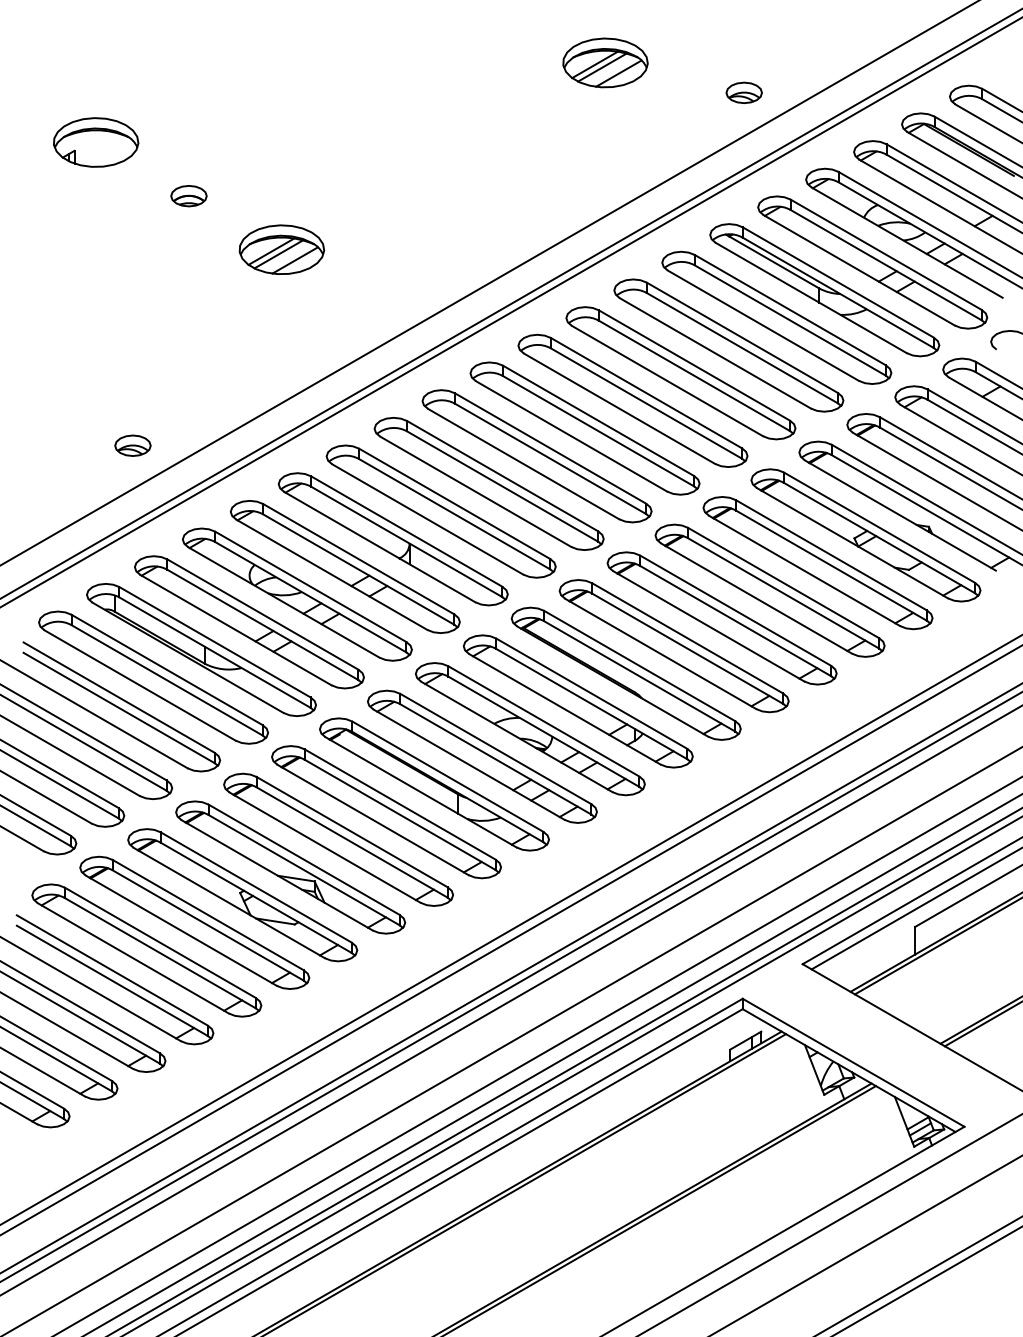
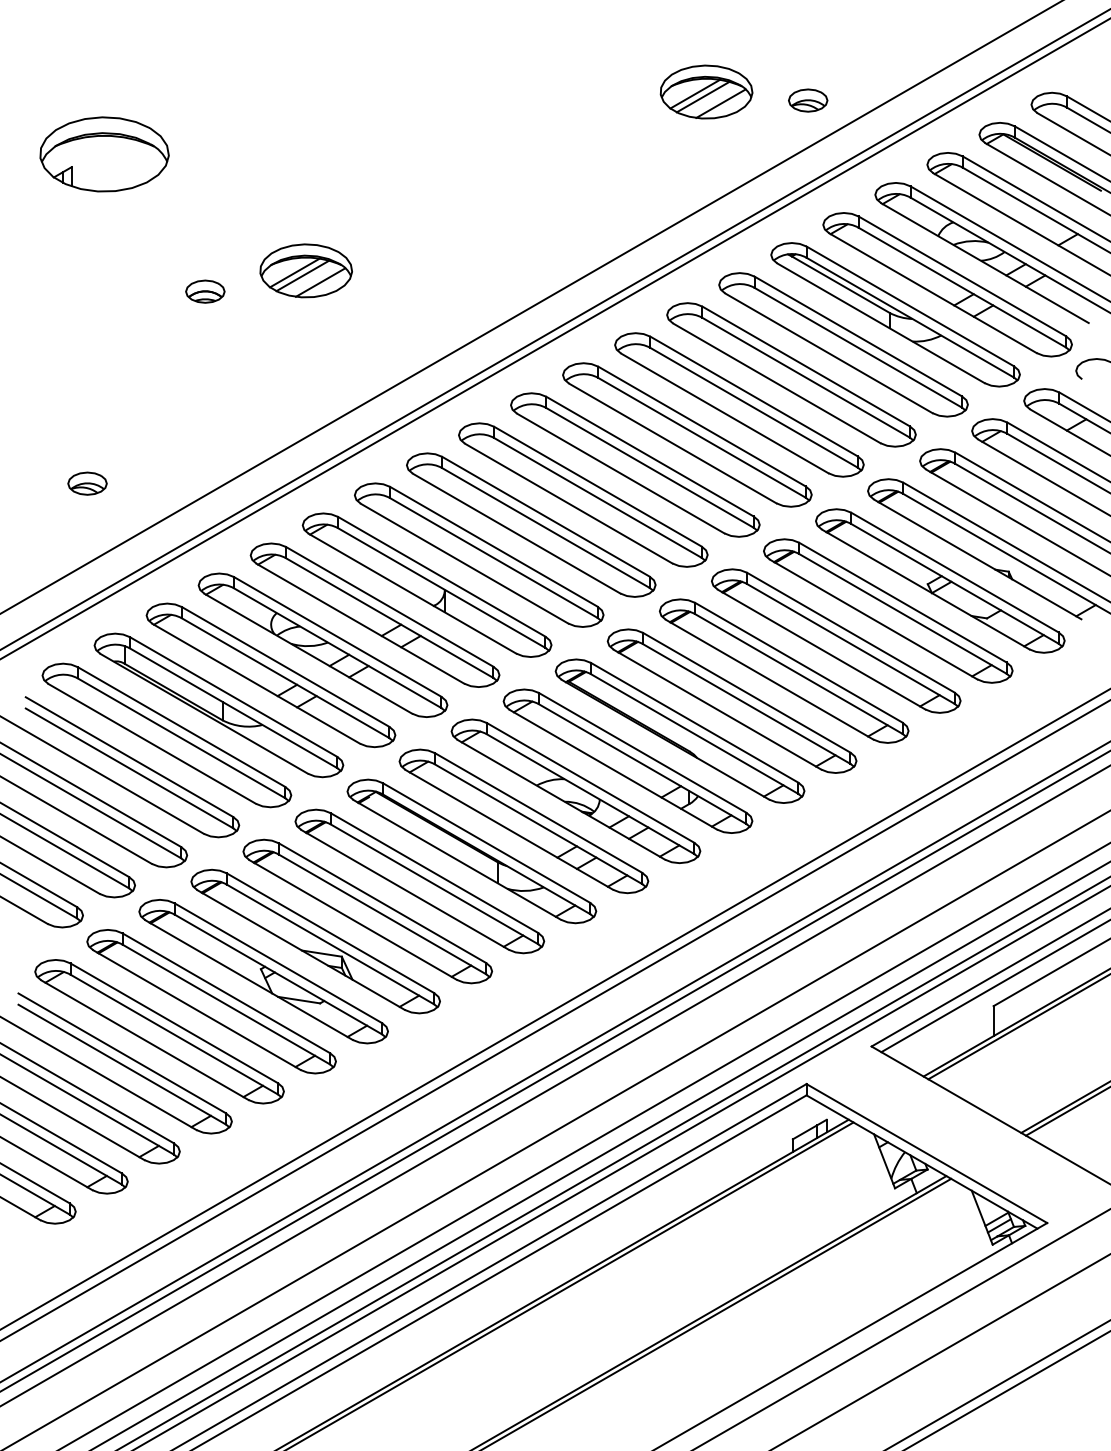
part: (605, 62) -> (706, 91), moved
part: (96, 142) -> (104, 154), size x1.4
part: (189, 195) -> (205, 291), moved
part: (132, 445) -> (87, 483), moved

